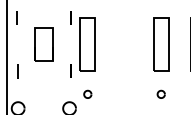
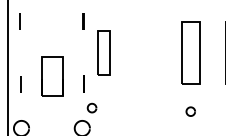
part: (43, 44) -> (51, 76), moved
part: (87, 44) -> (103, 52), size x0.7
curve: (86, 92) -> (90, 105), moved

